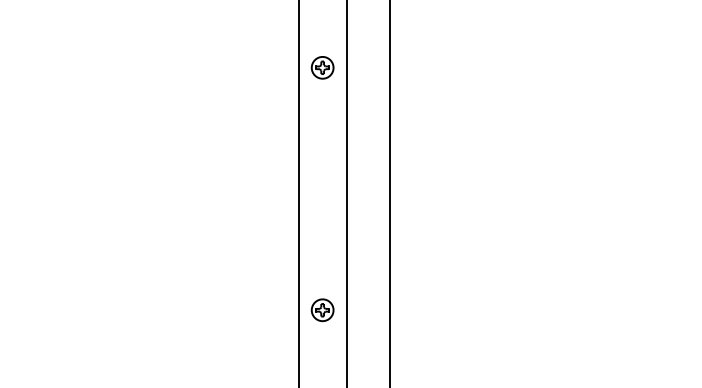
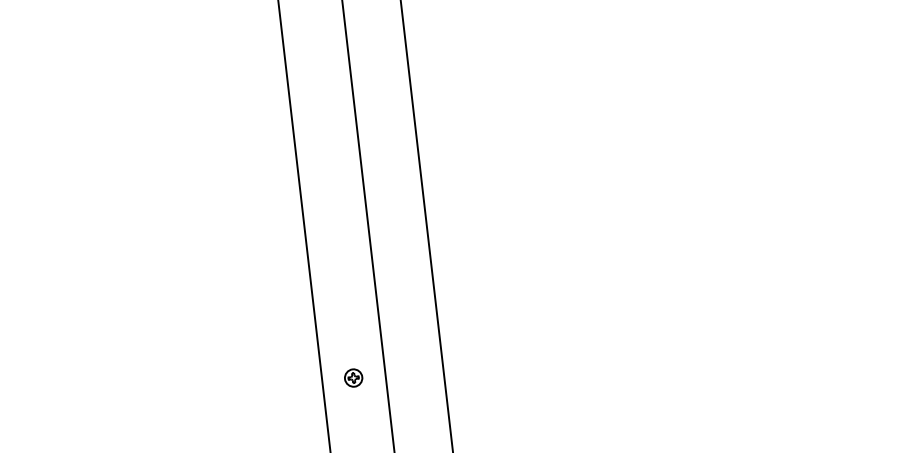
part: (322, 67) -> (316, 56), removed
part: (322, 309) -> (353, 377), size x0.6

